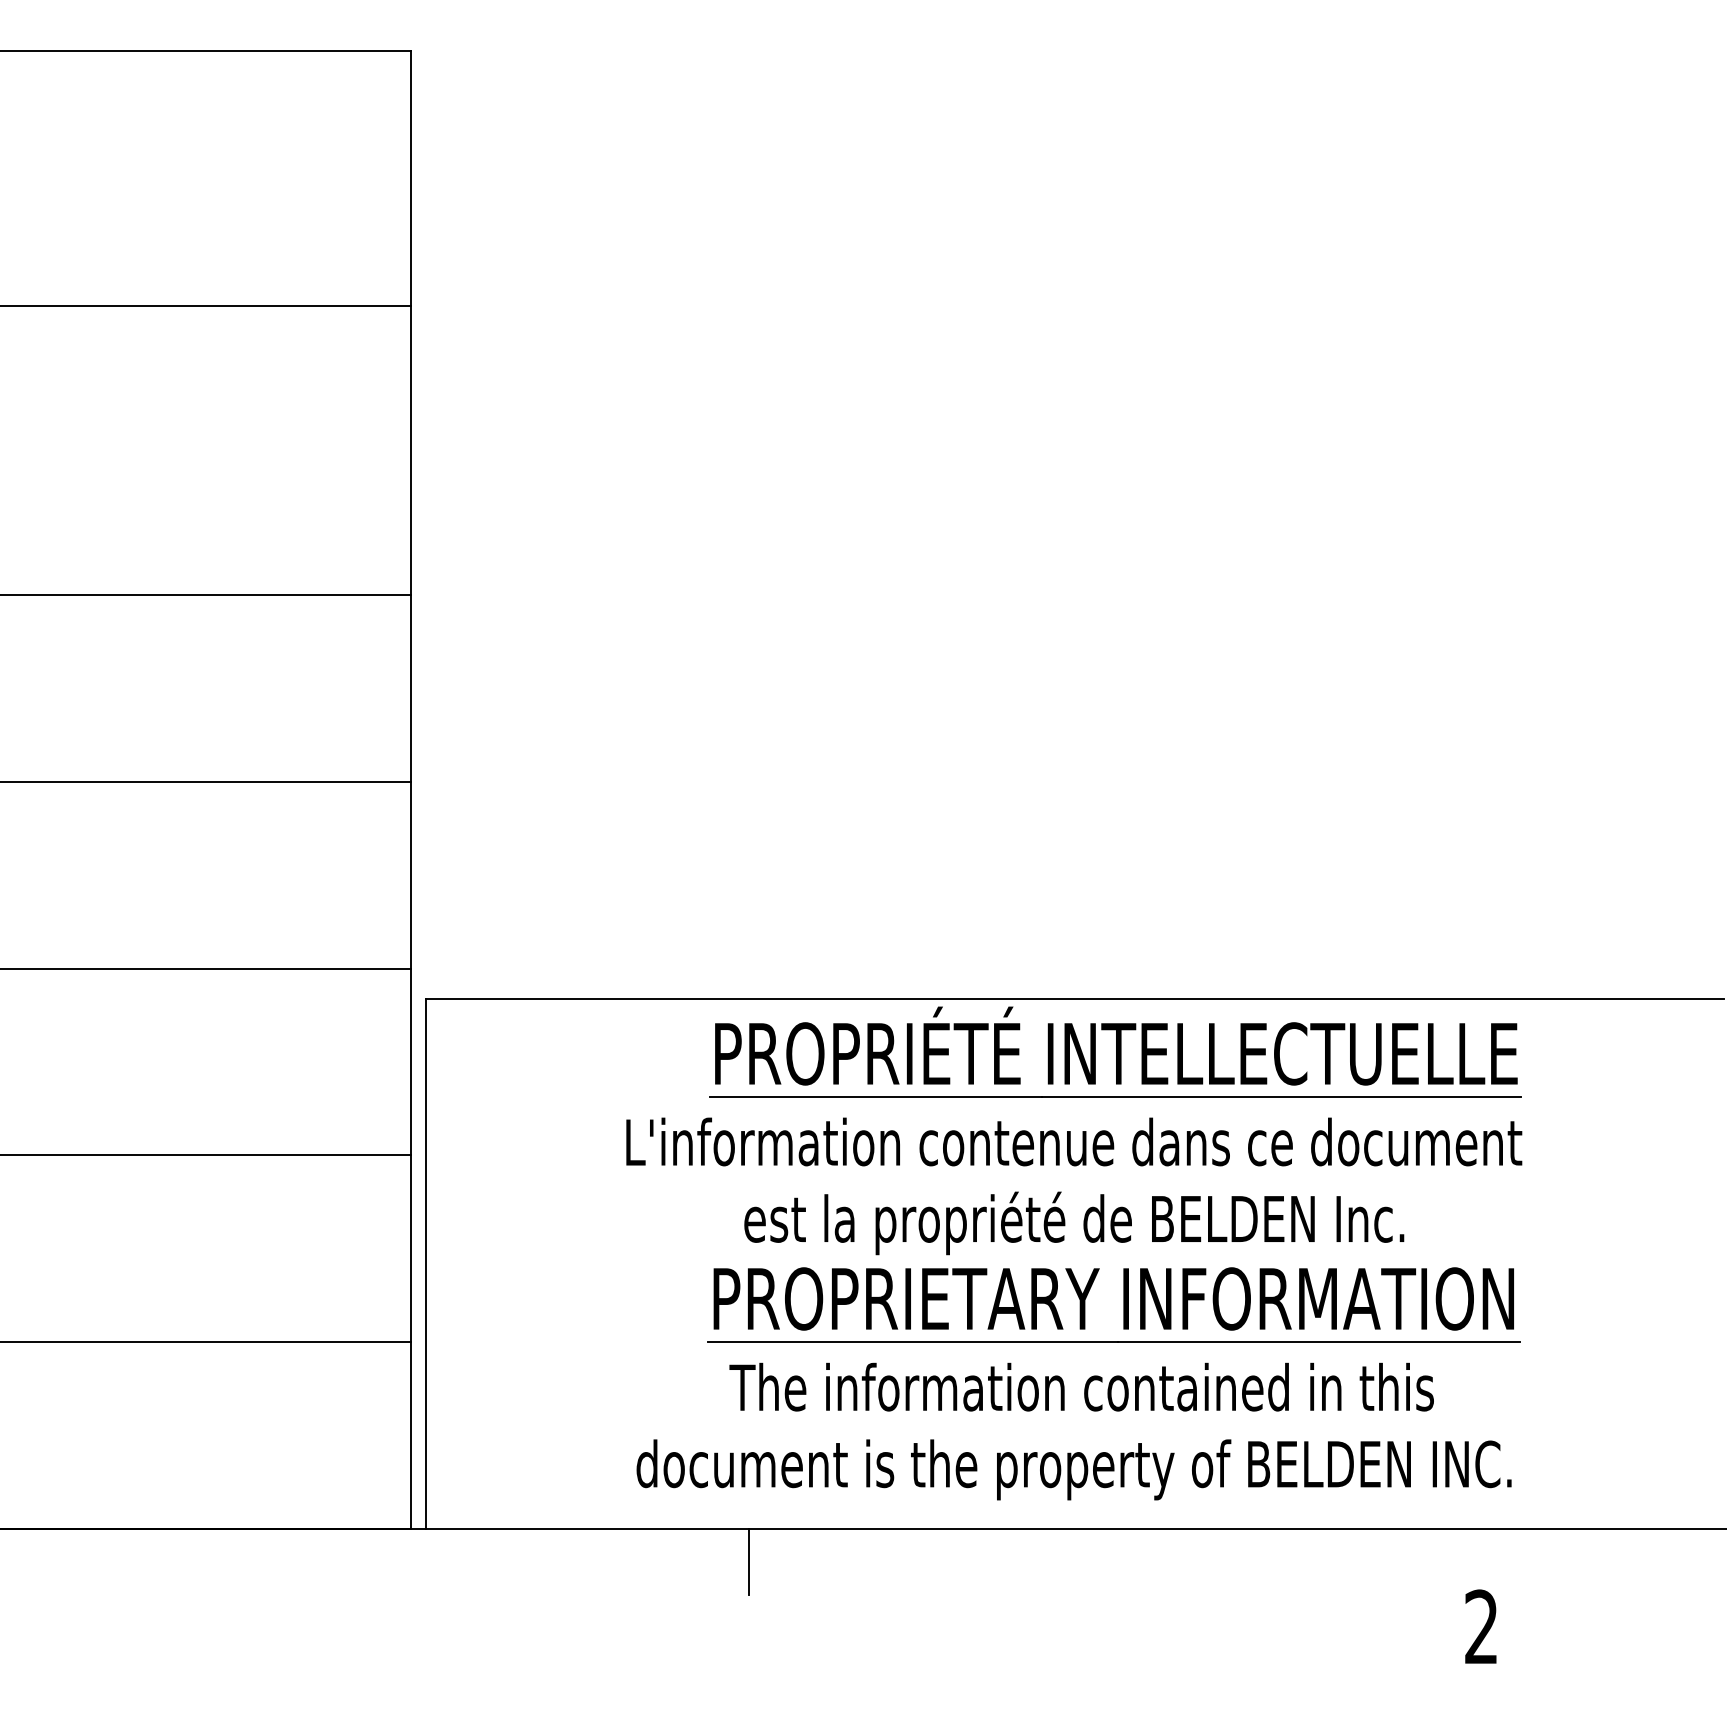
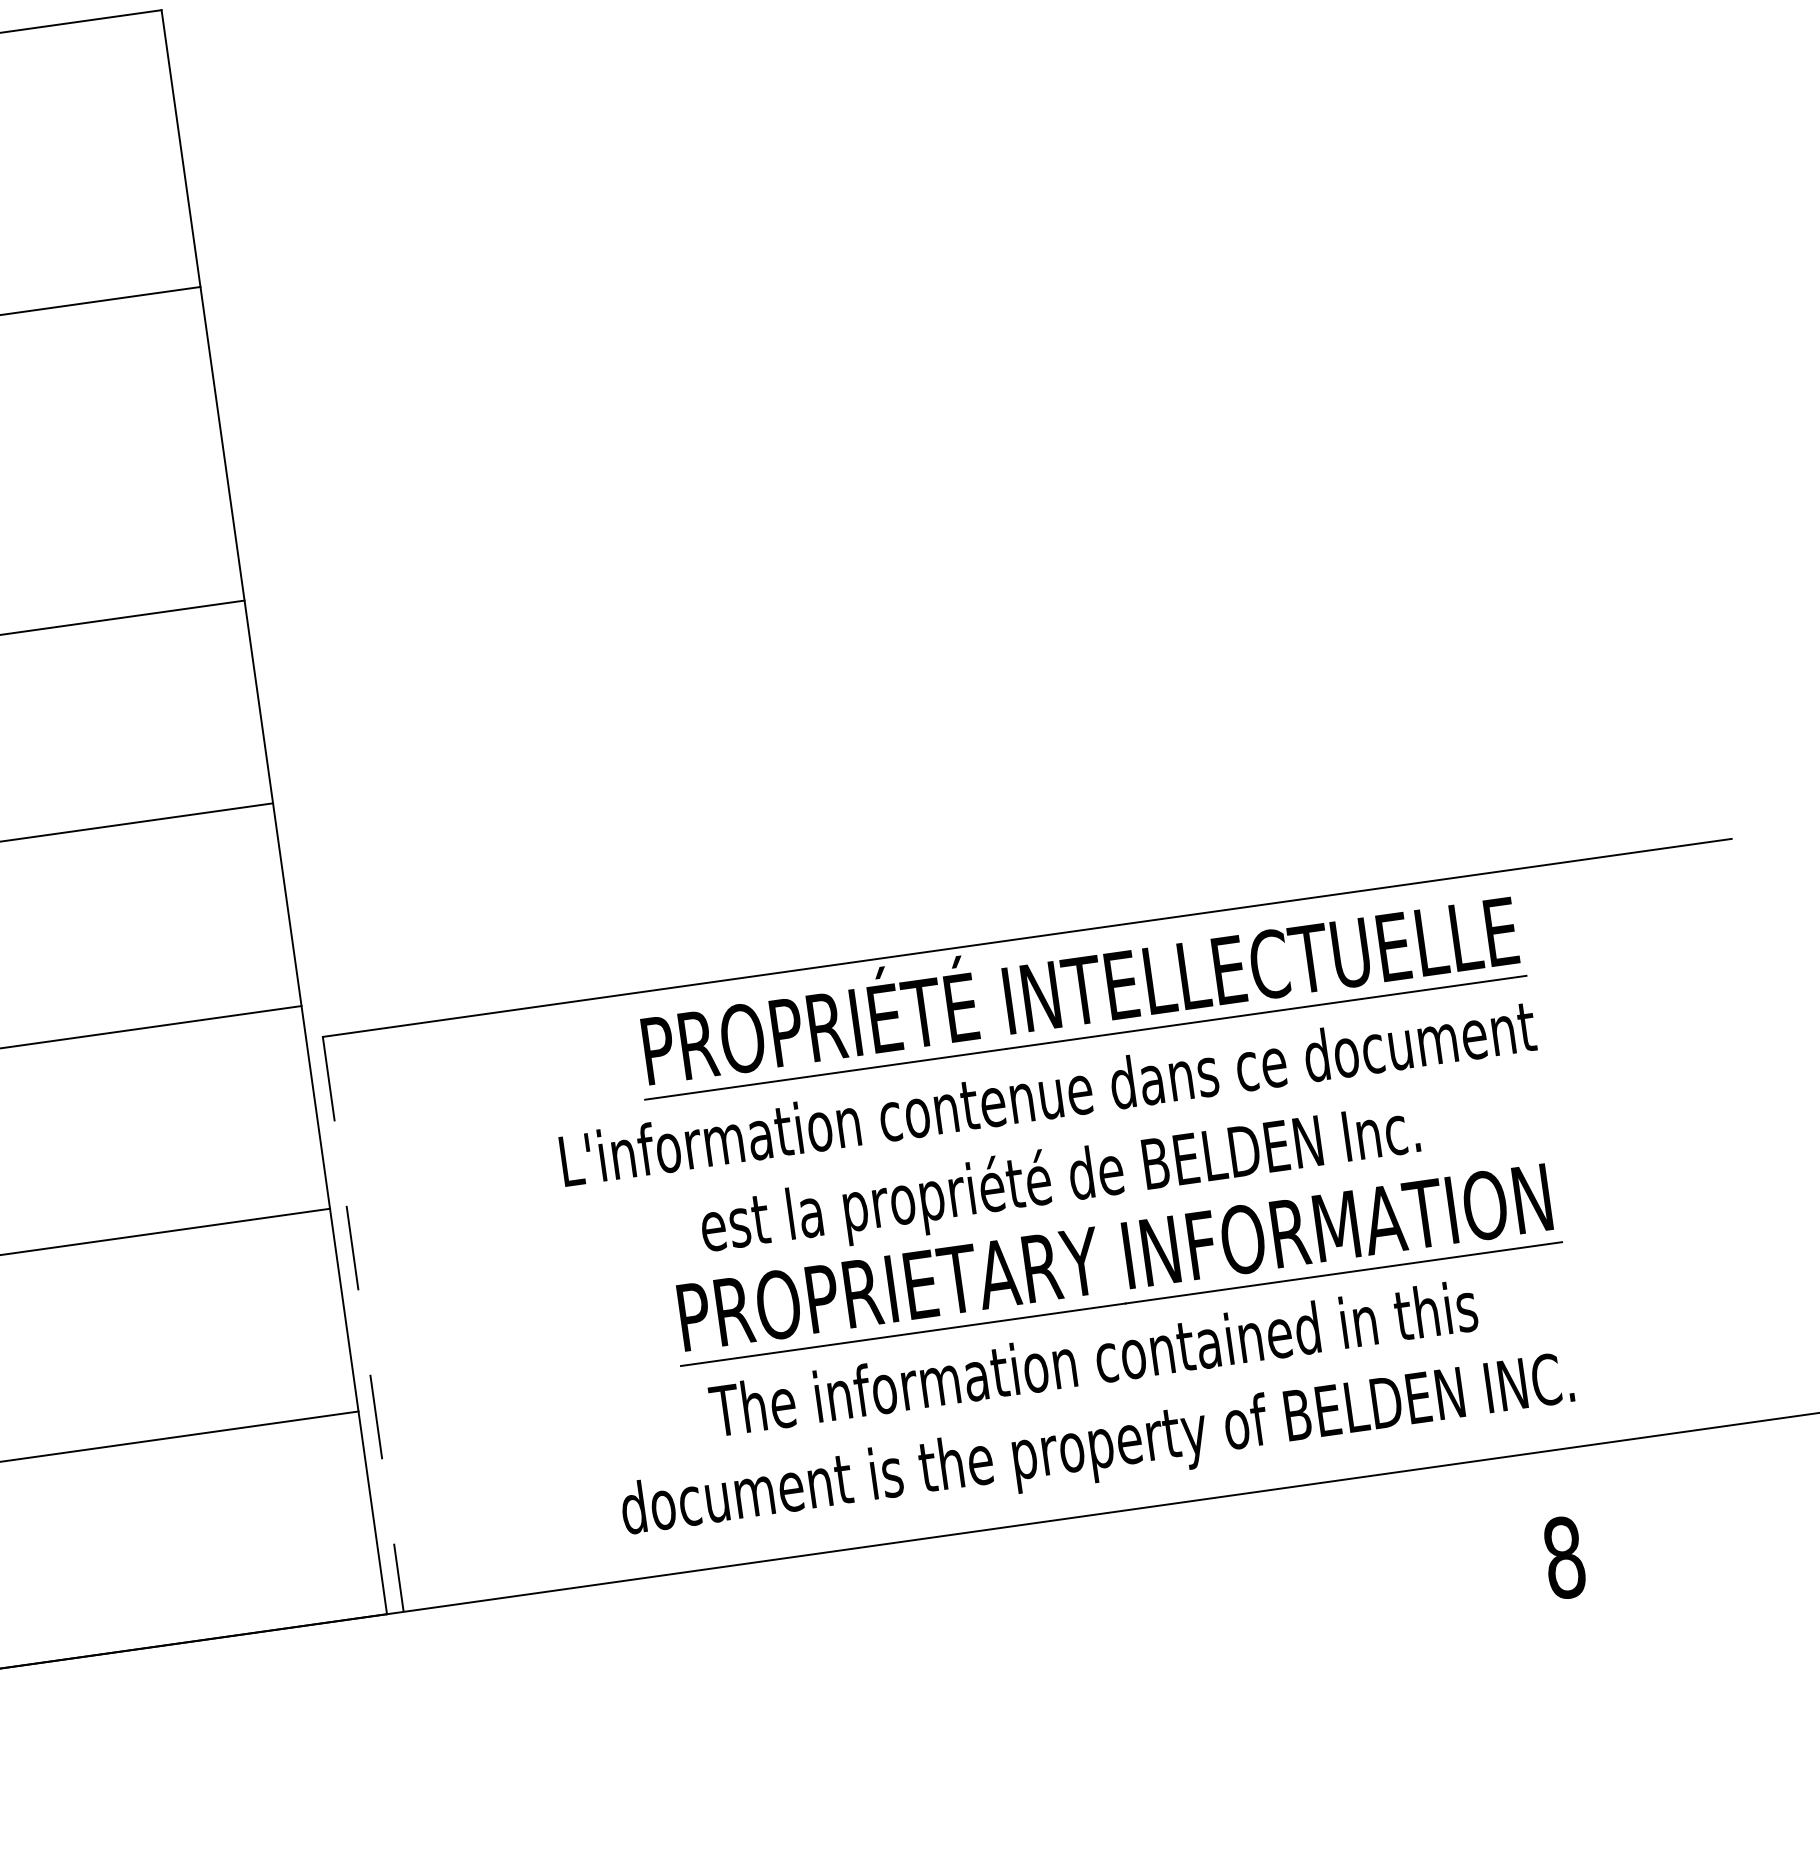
line: (426, 1263) -> (363, 1323), solid -> dashed
line: (749, 1561) -> (759, 1598), removed
text: (1481, 1626) -> (1564, 1557), 2 -> 8

